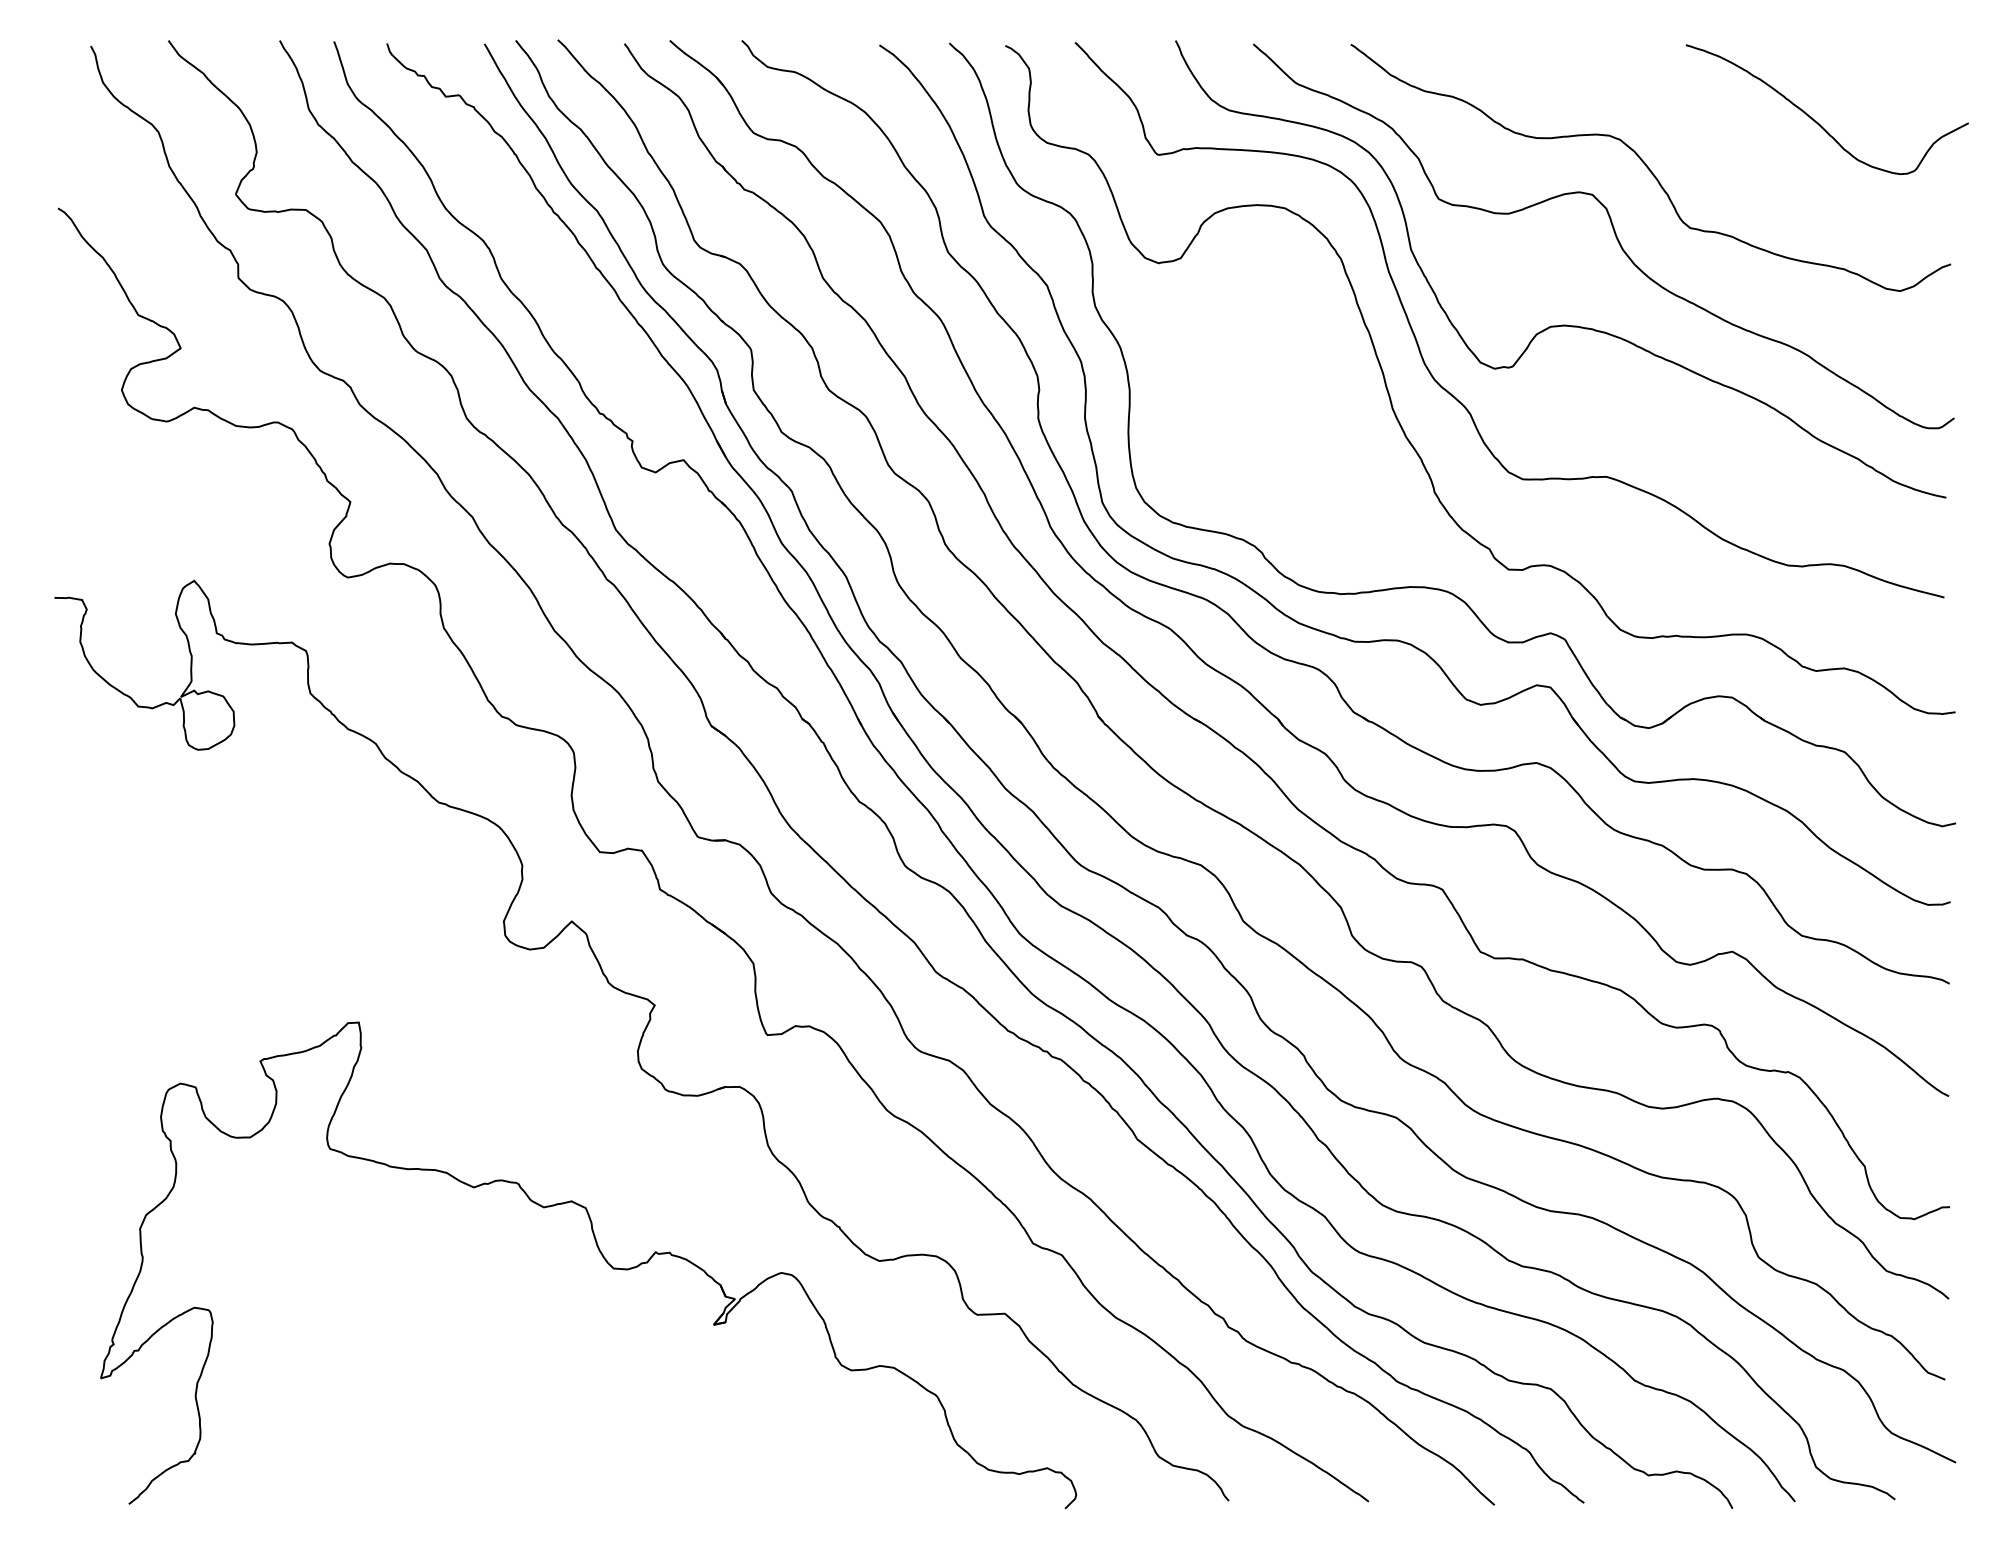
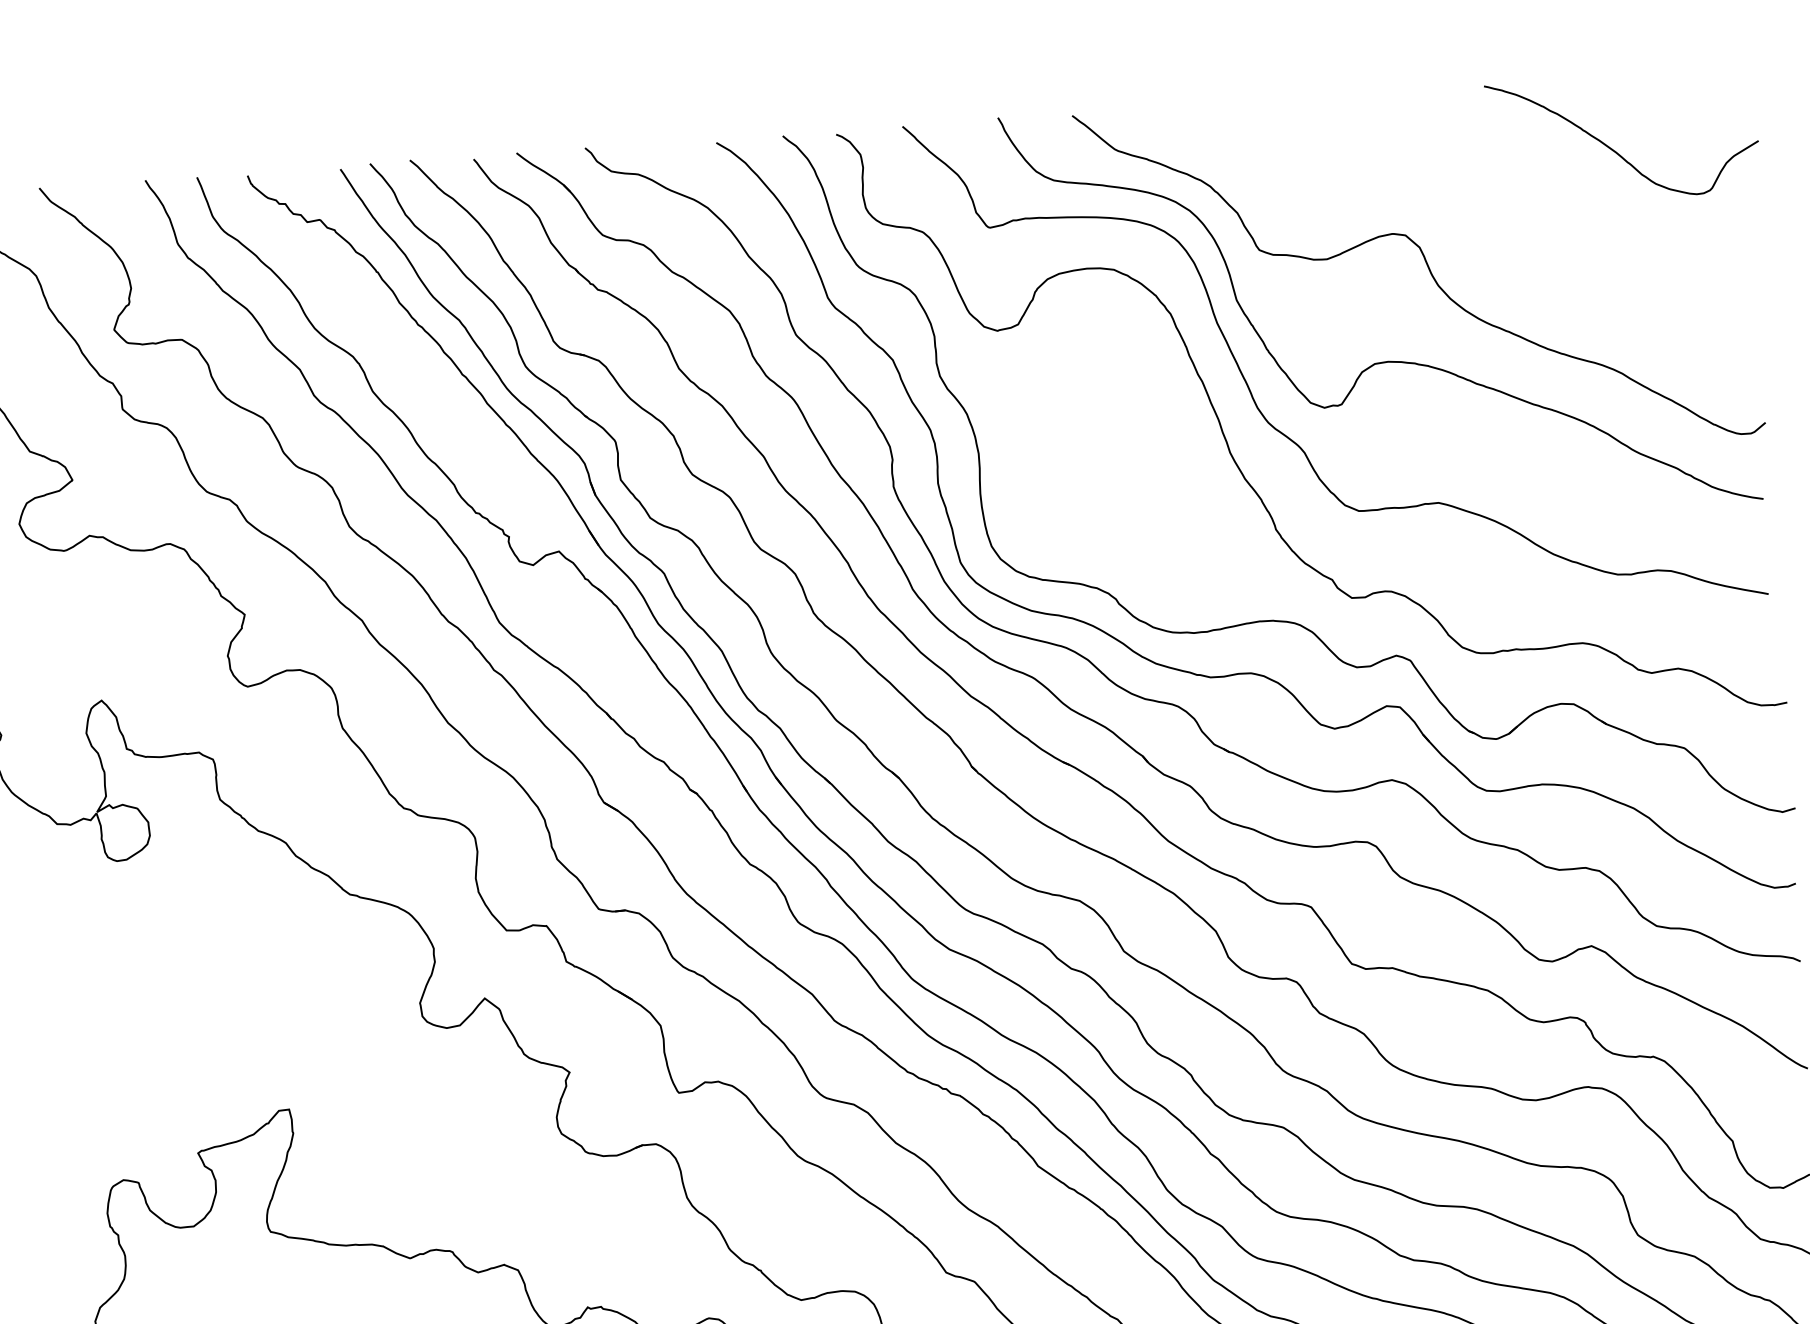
curve: (1649, 168) -> (1457, 206), removed

